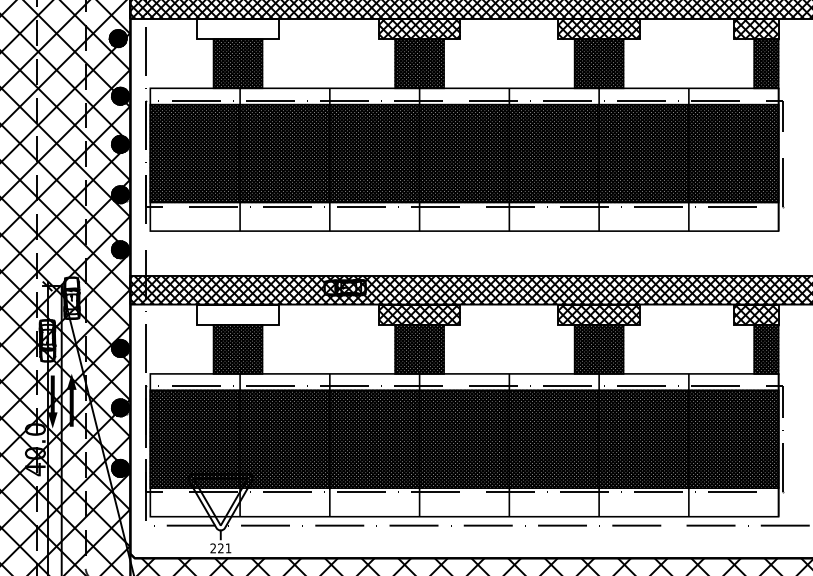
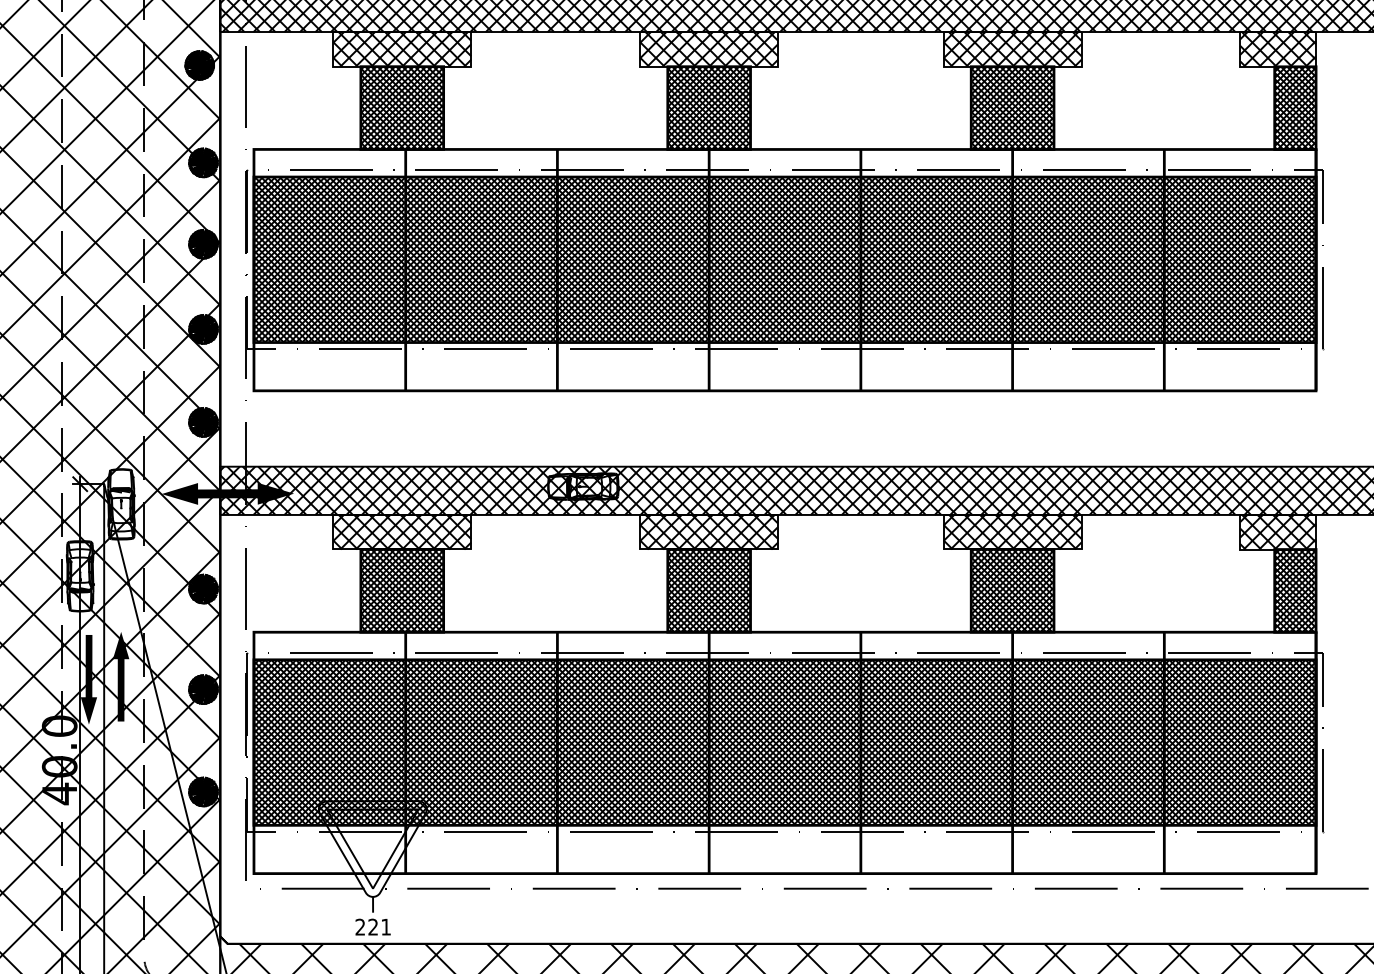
hatch: (237, 28) -> (401, 48), added
fill: (134, 291) -> (227, 492), added
hatch: (237, 314) -> (401, 531), added

